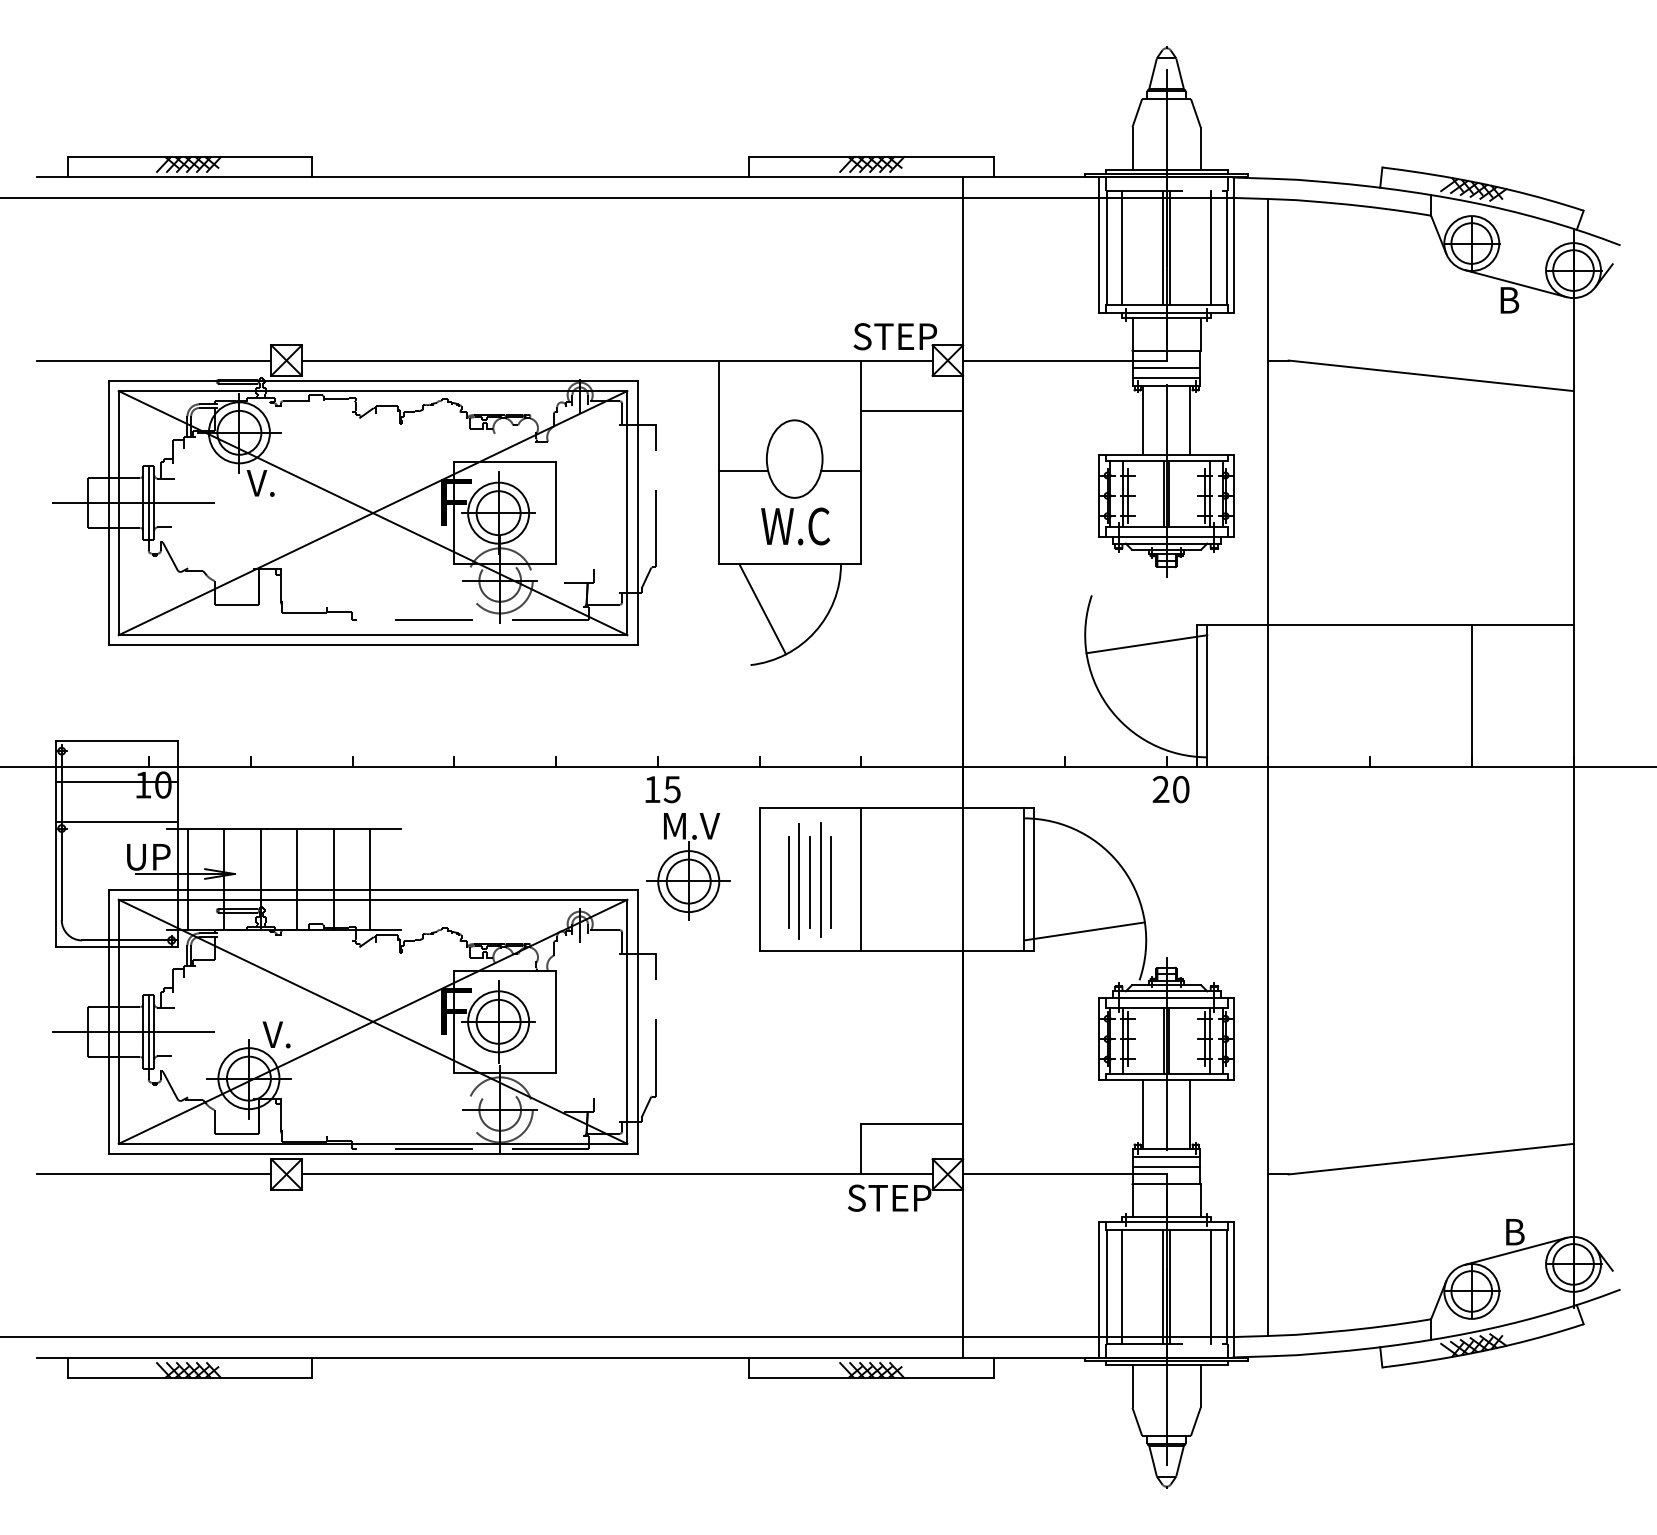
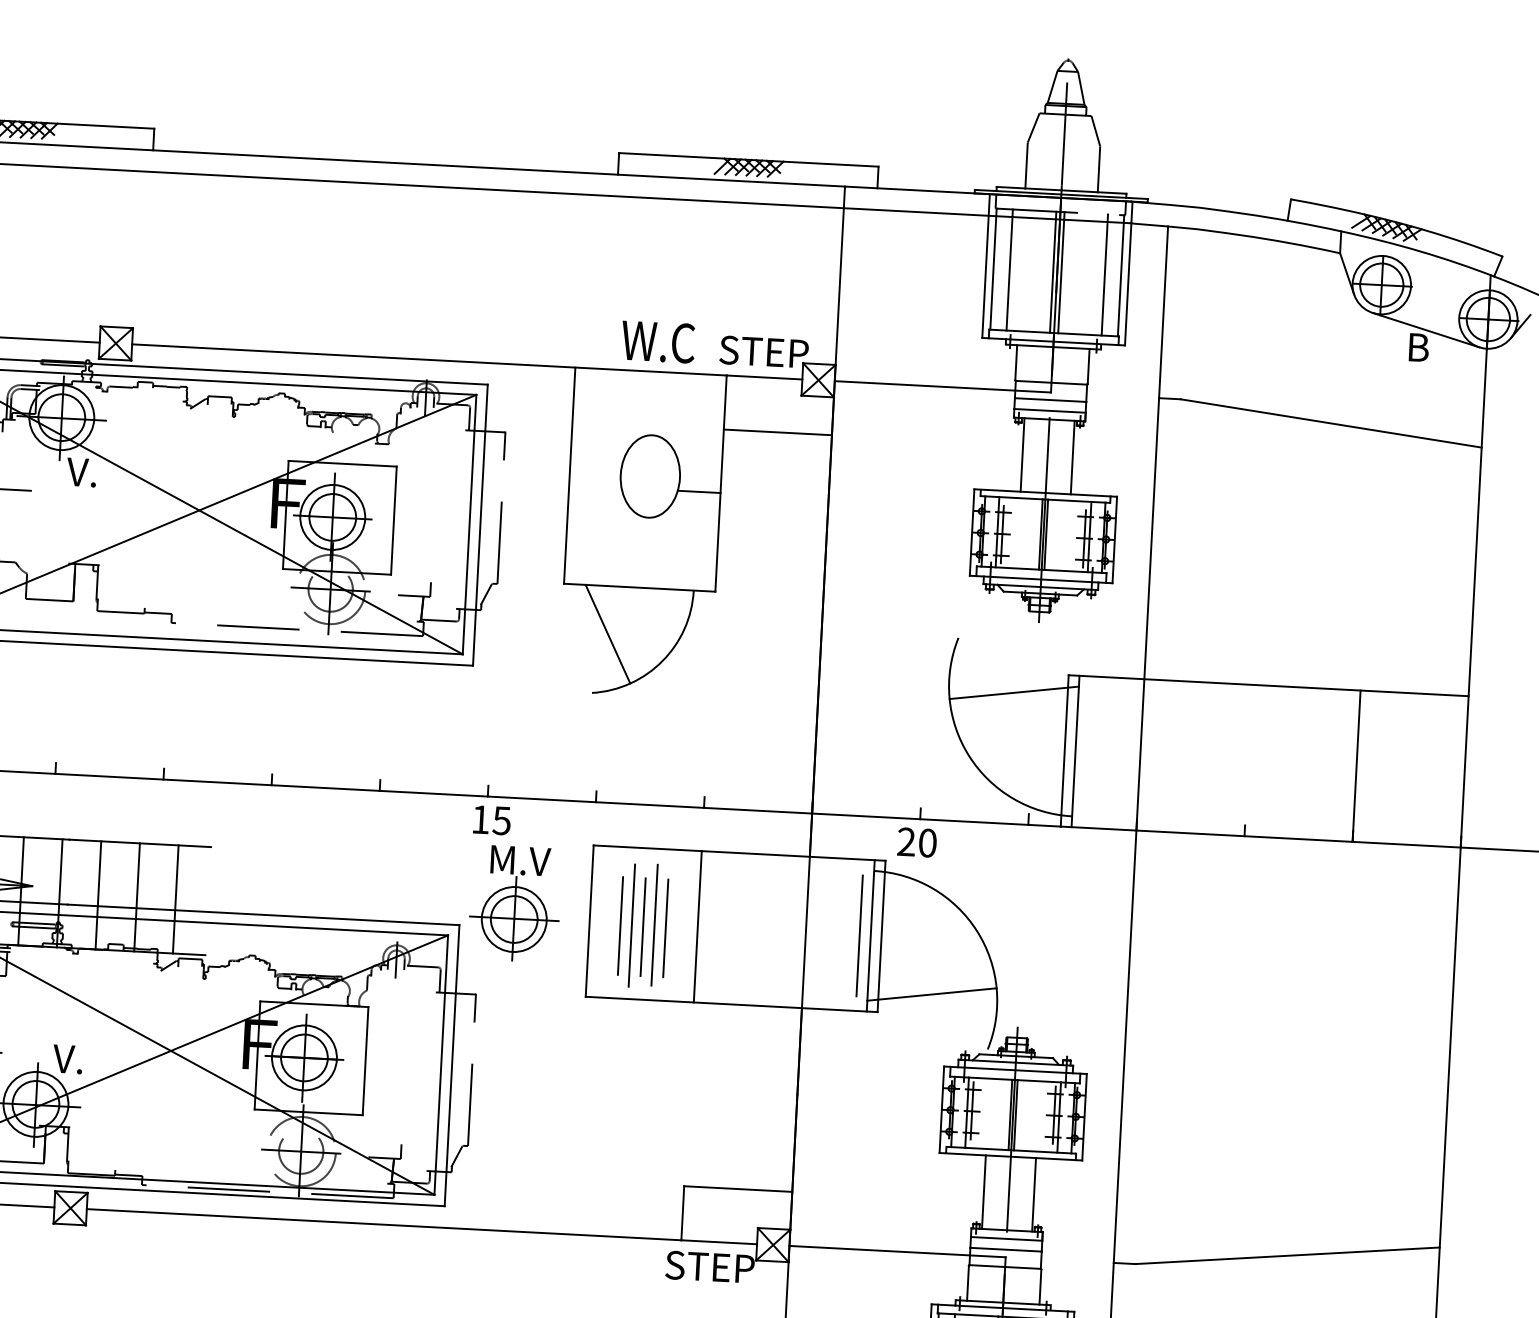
line: (743, 471) -> (595, 486), removed
text: (795, 526) -> (658, 342), moved
text: (1170, 789) -> (916, 842), moved
line: (1013, 879) -> (859, 935), added

